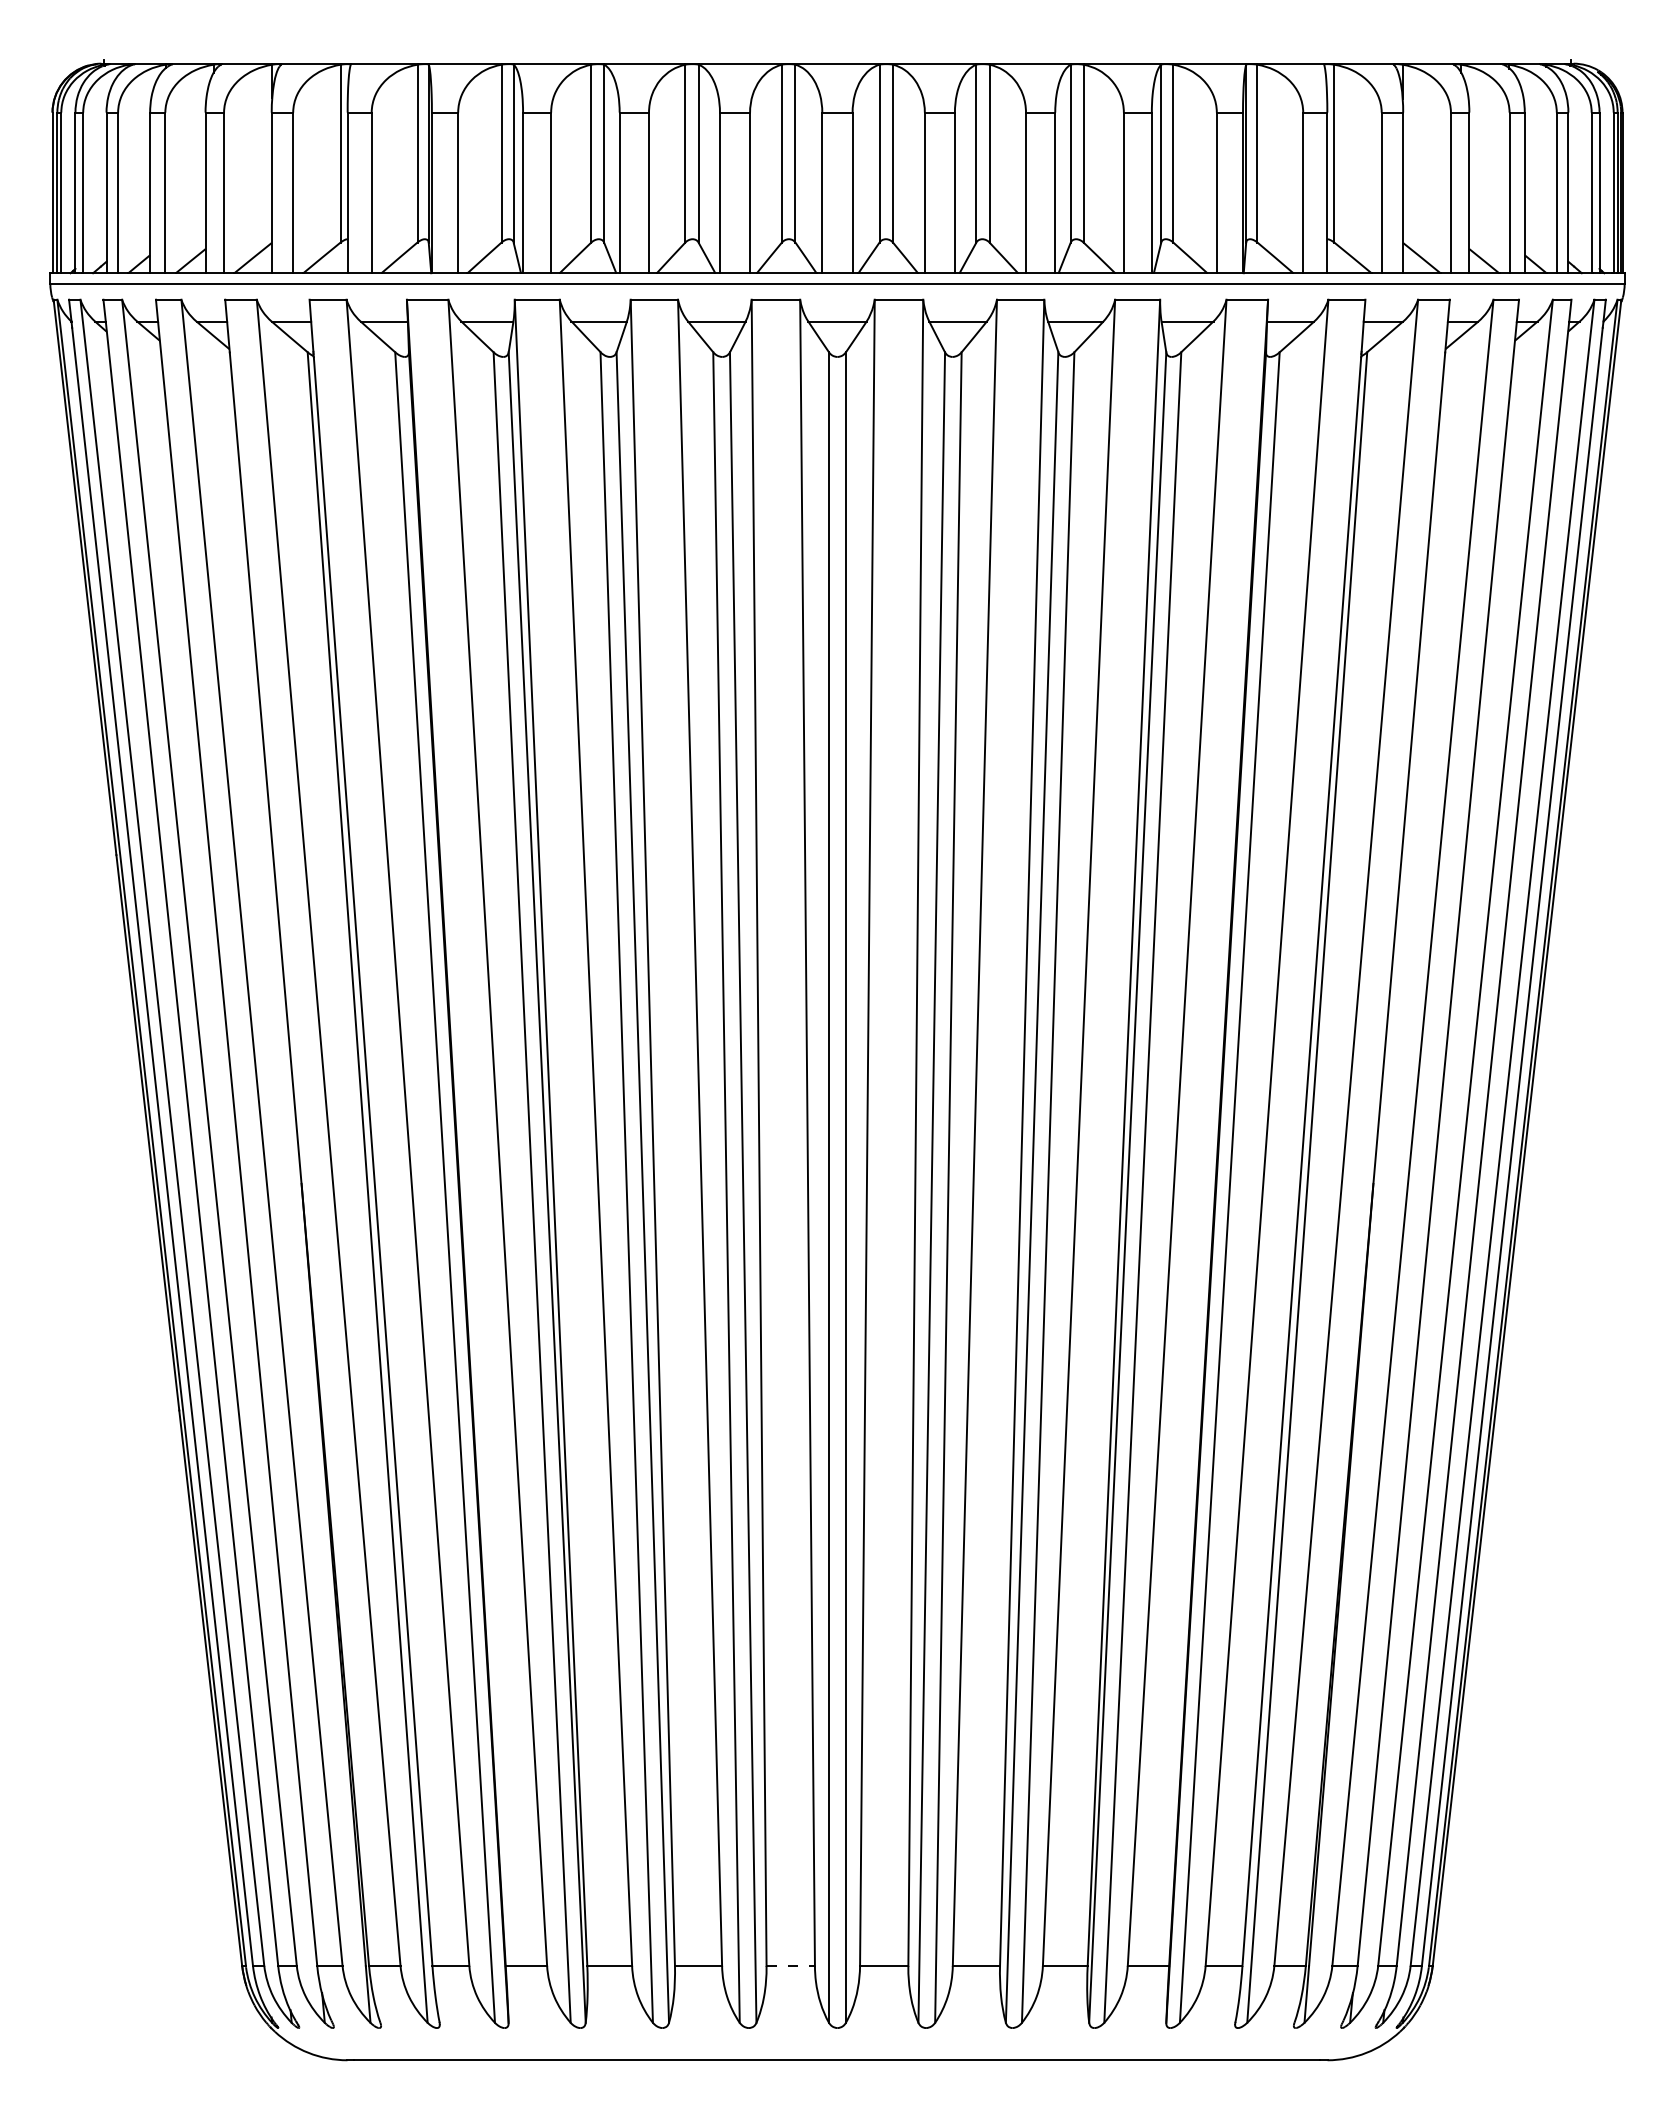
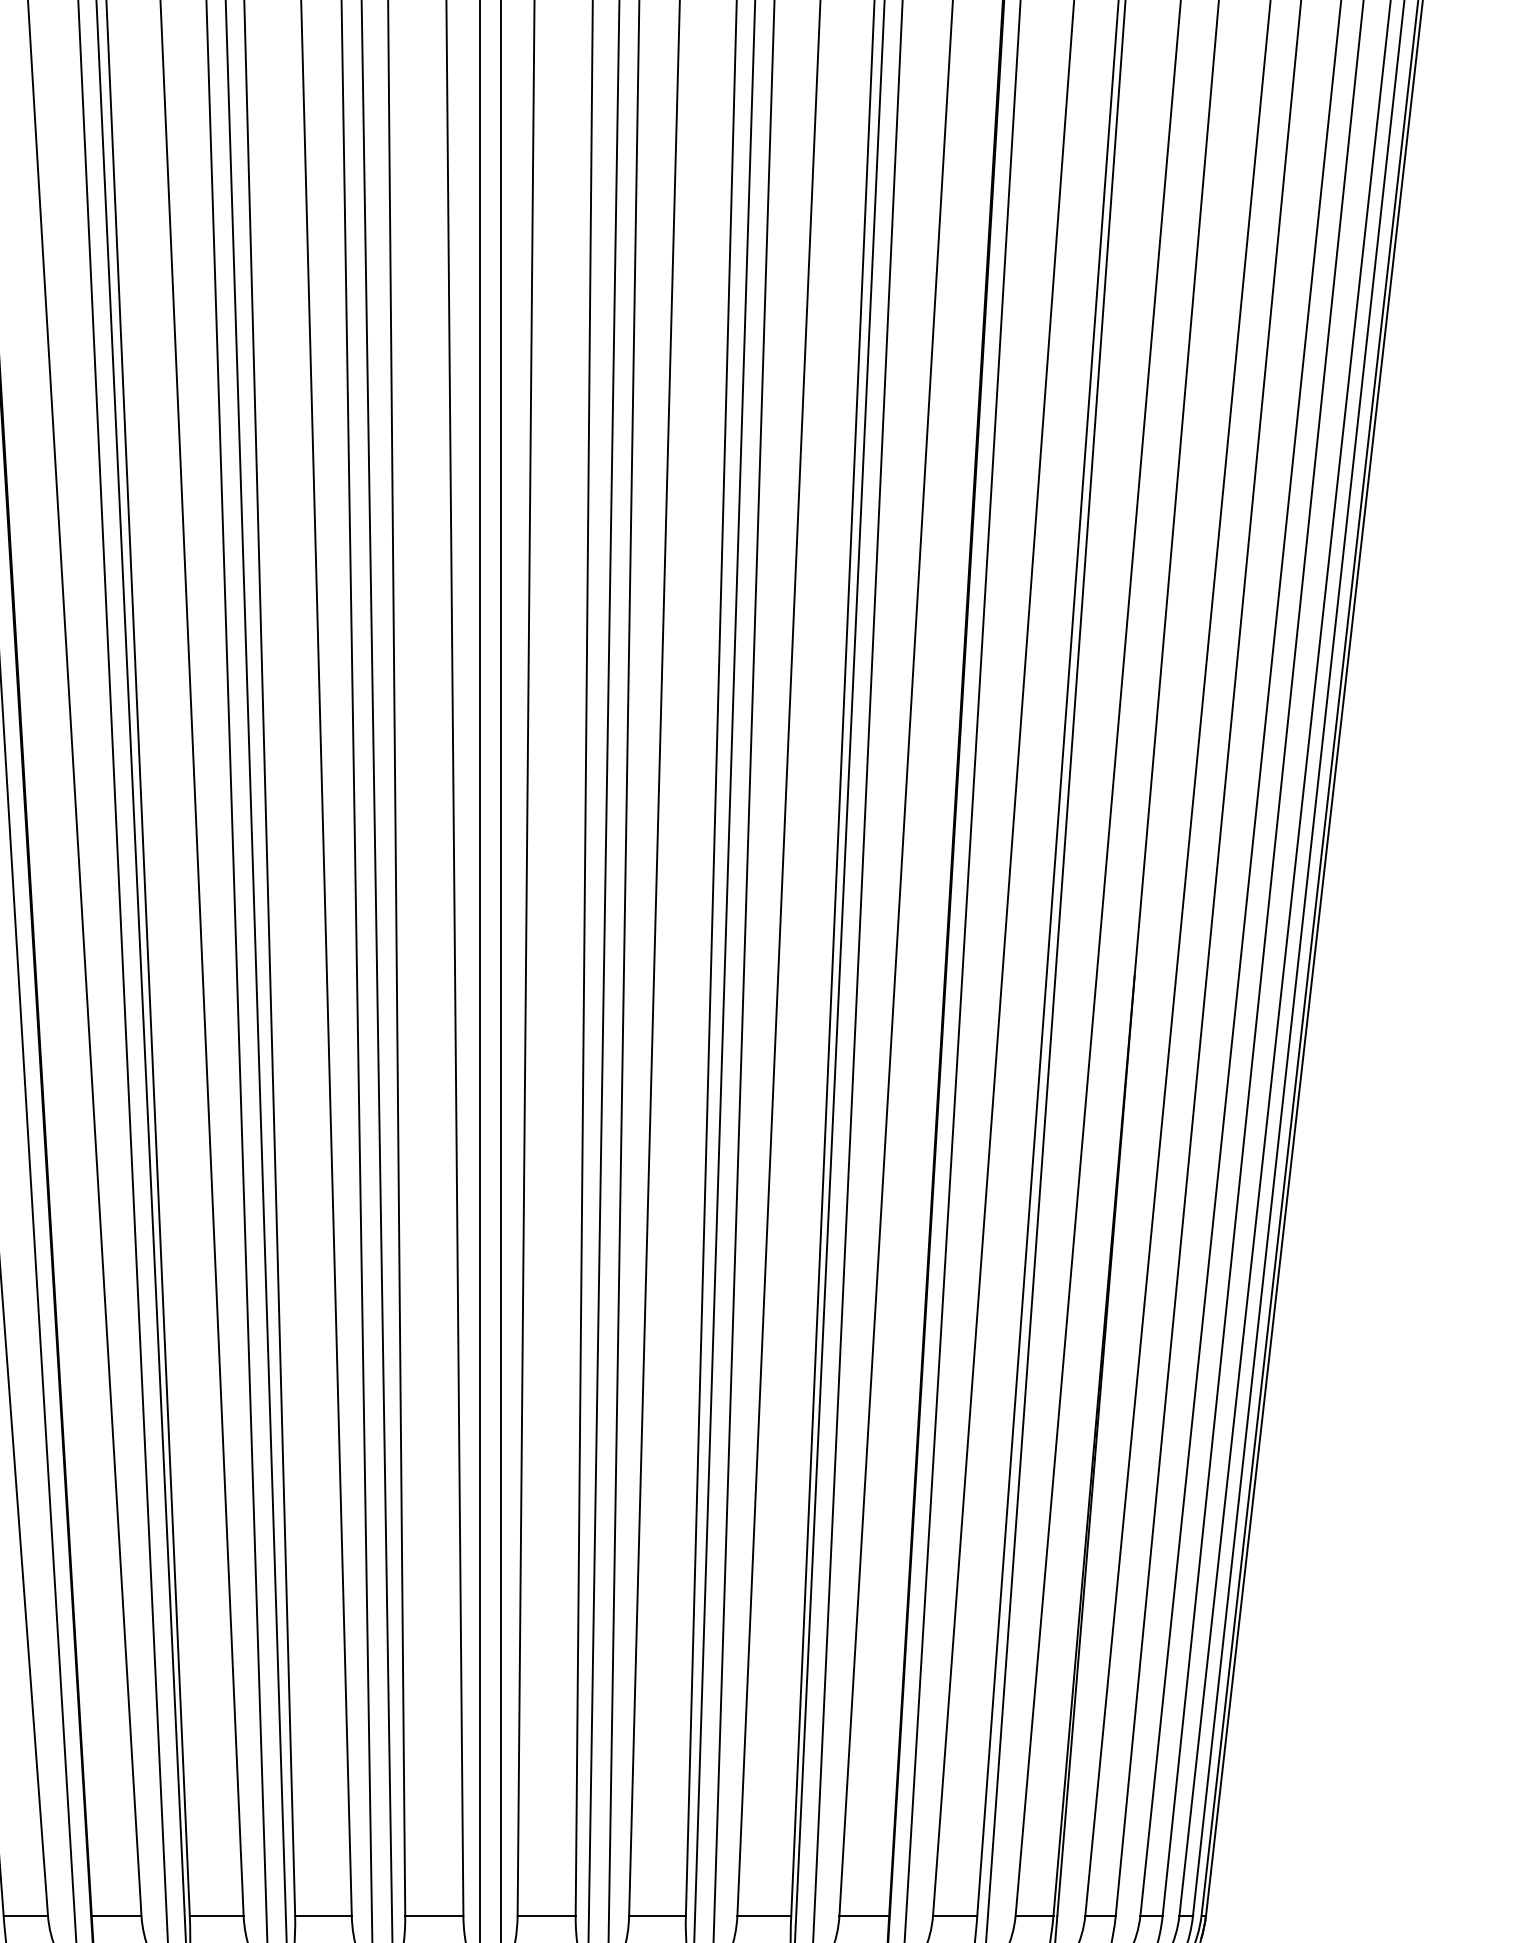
line: (791, 1965) -> (435, 1915), dashed -> solid

